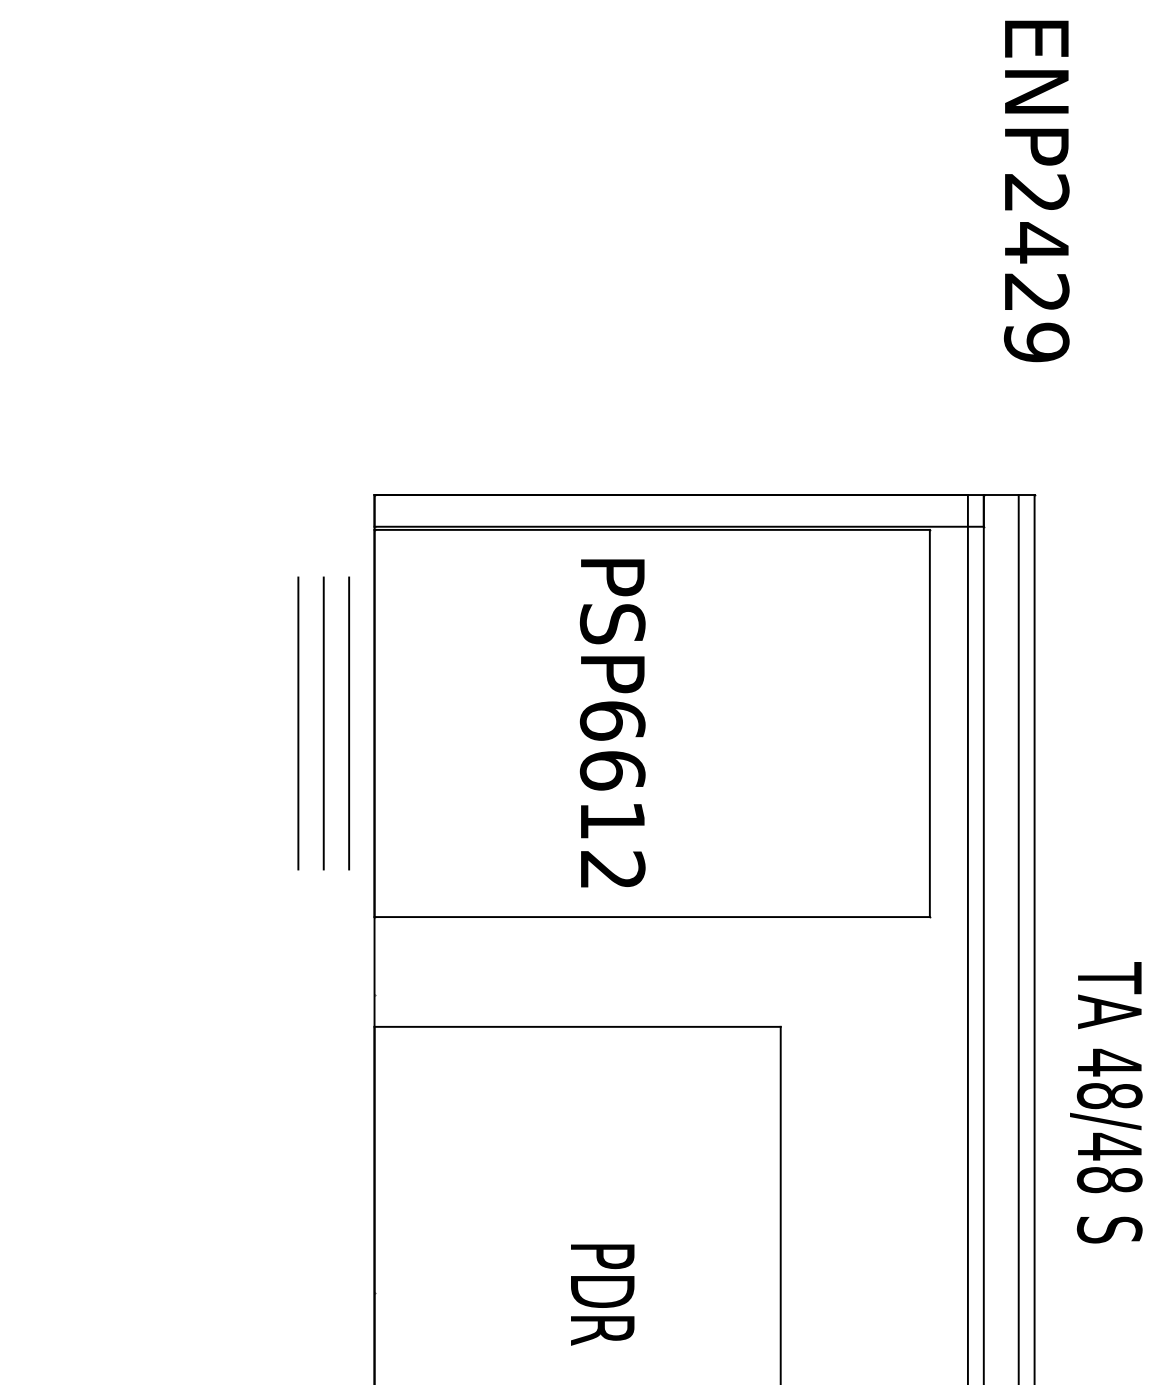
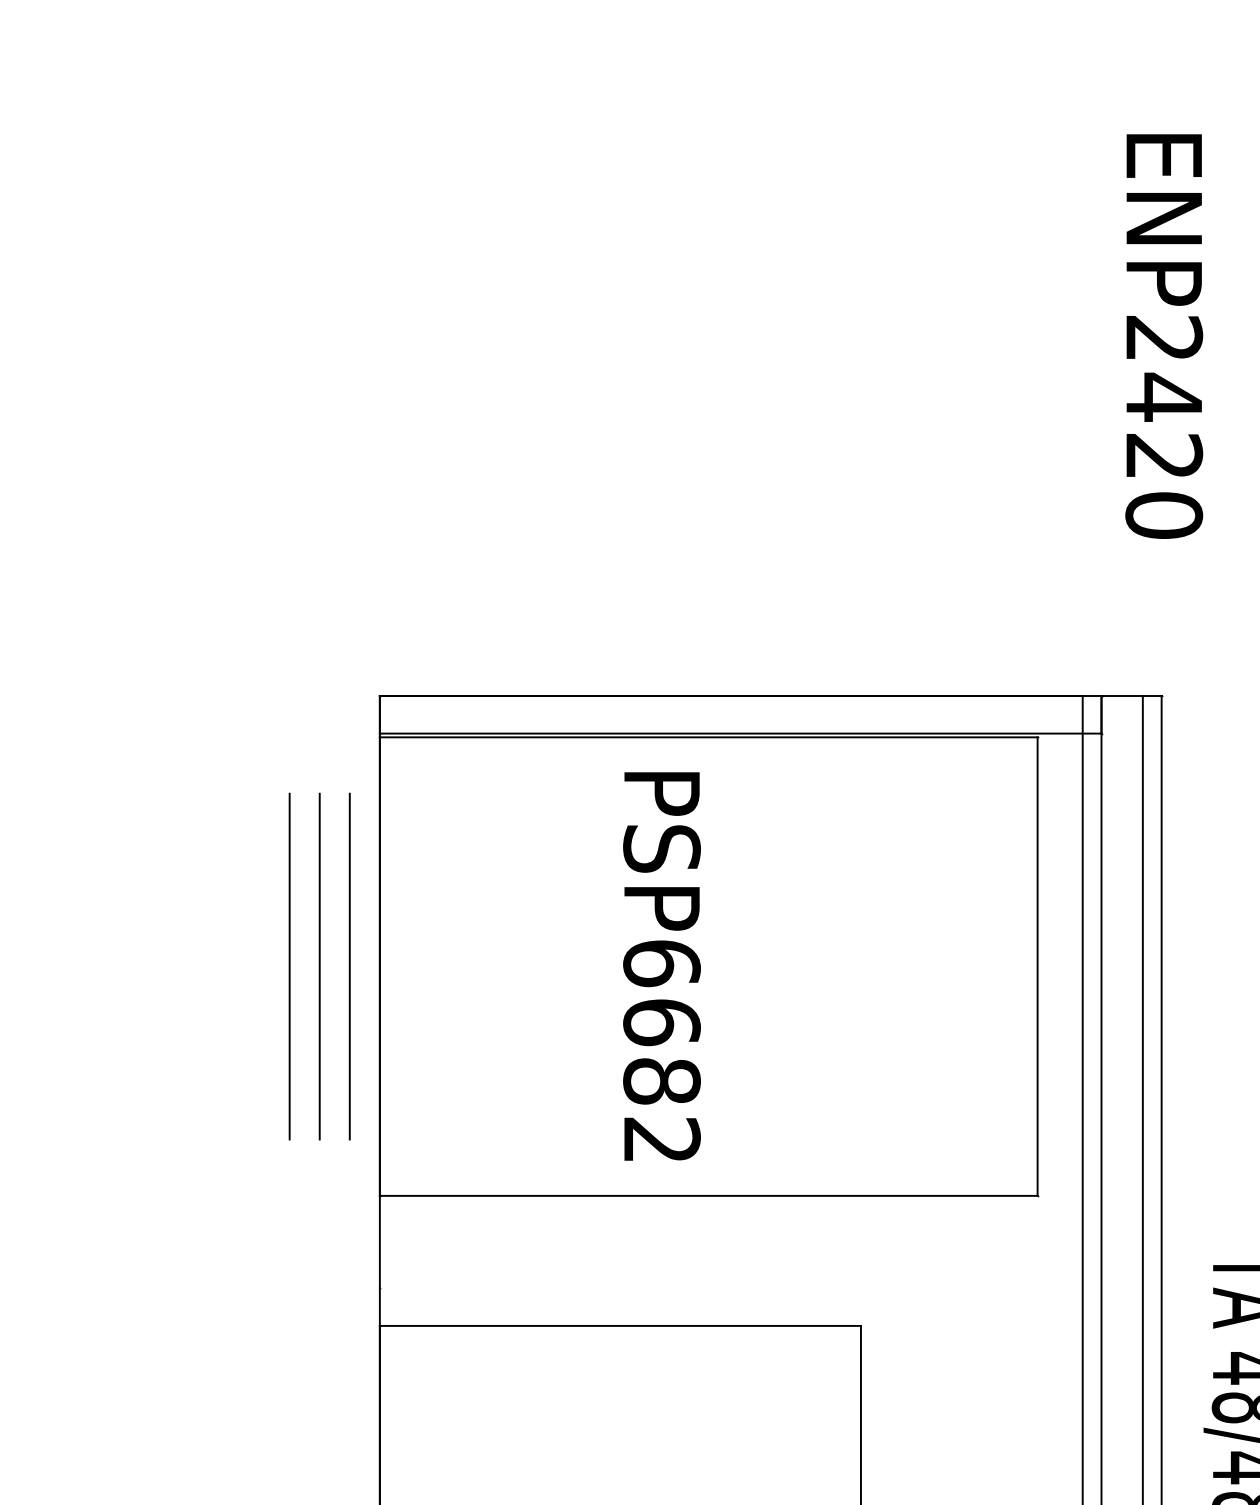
text: (1036, 342) -> (1163, 515), ENP2429 -> ENP2420
text: (612, 820) -> (661, 1081), PSP6612 -> PSP6682

